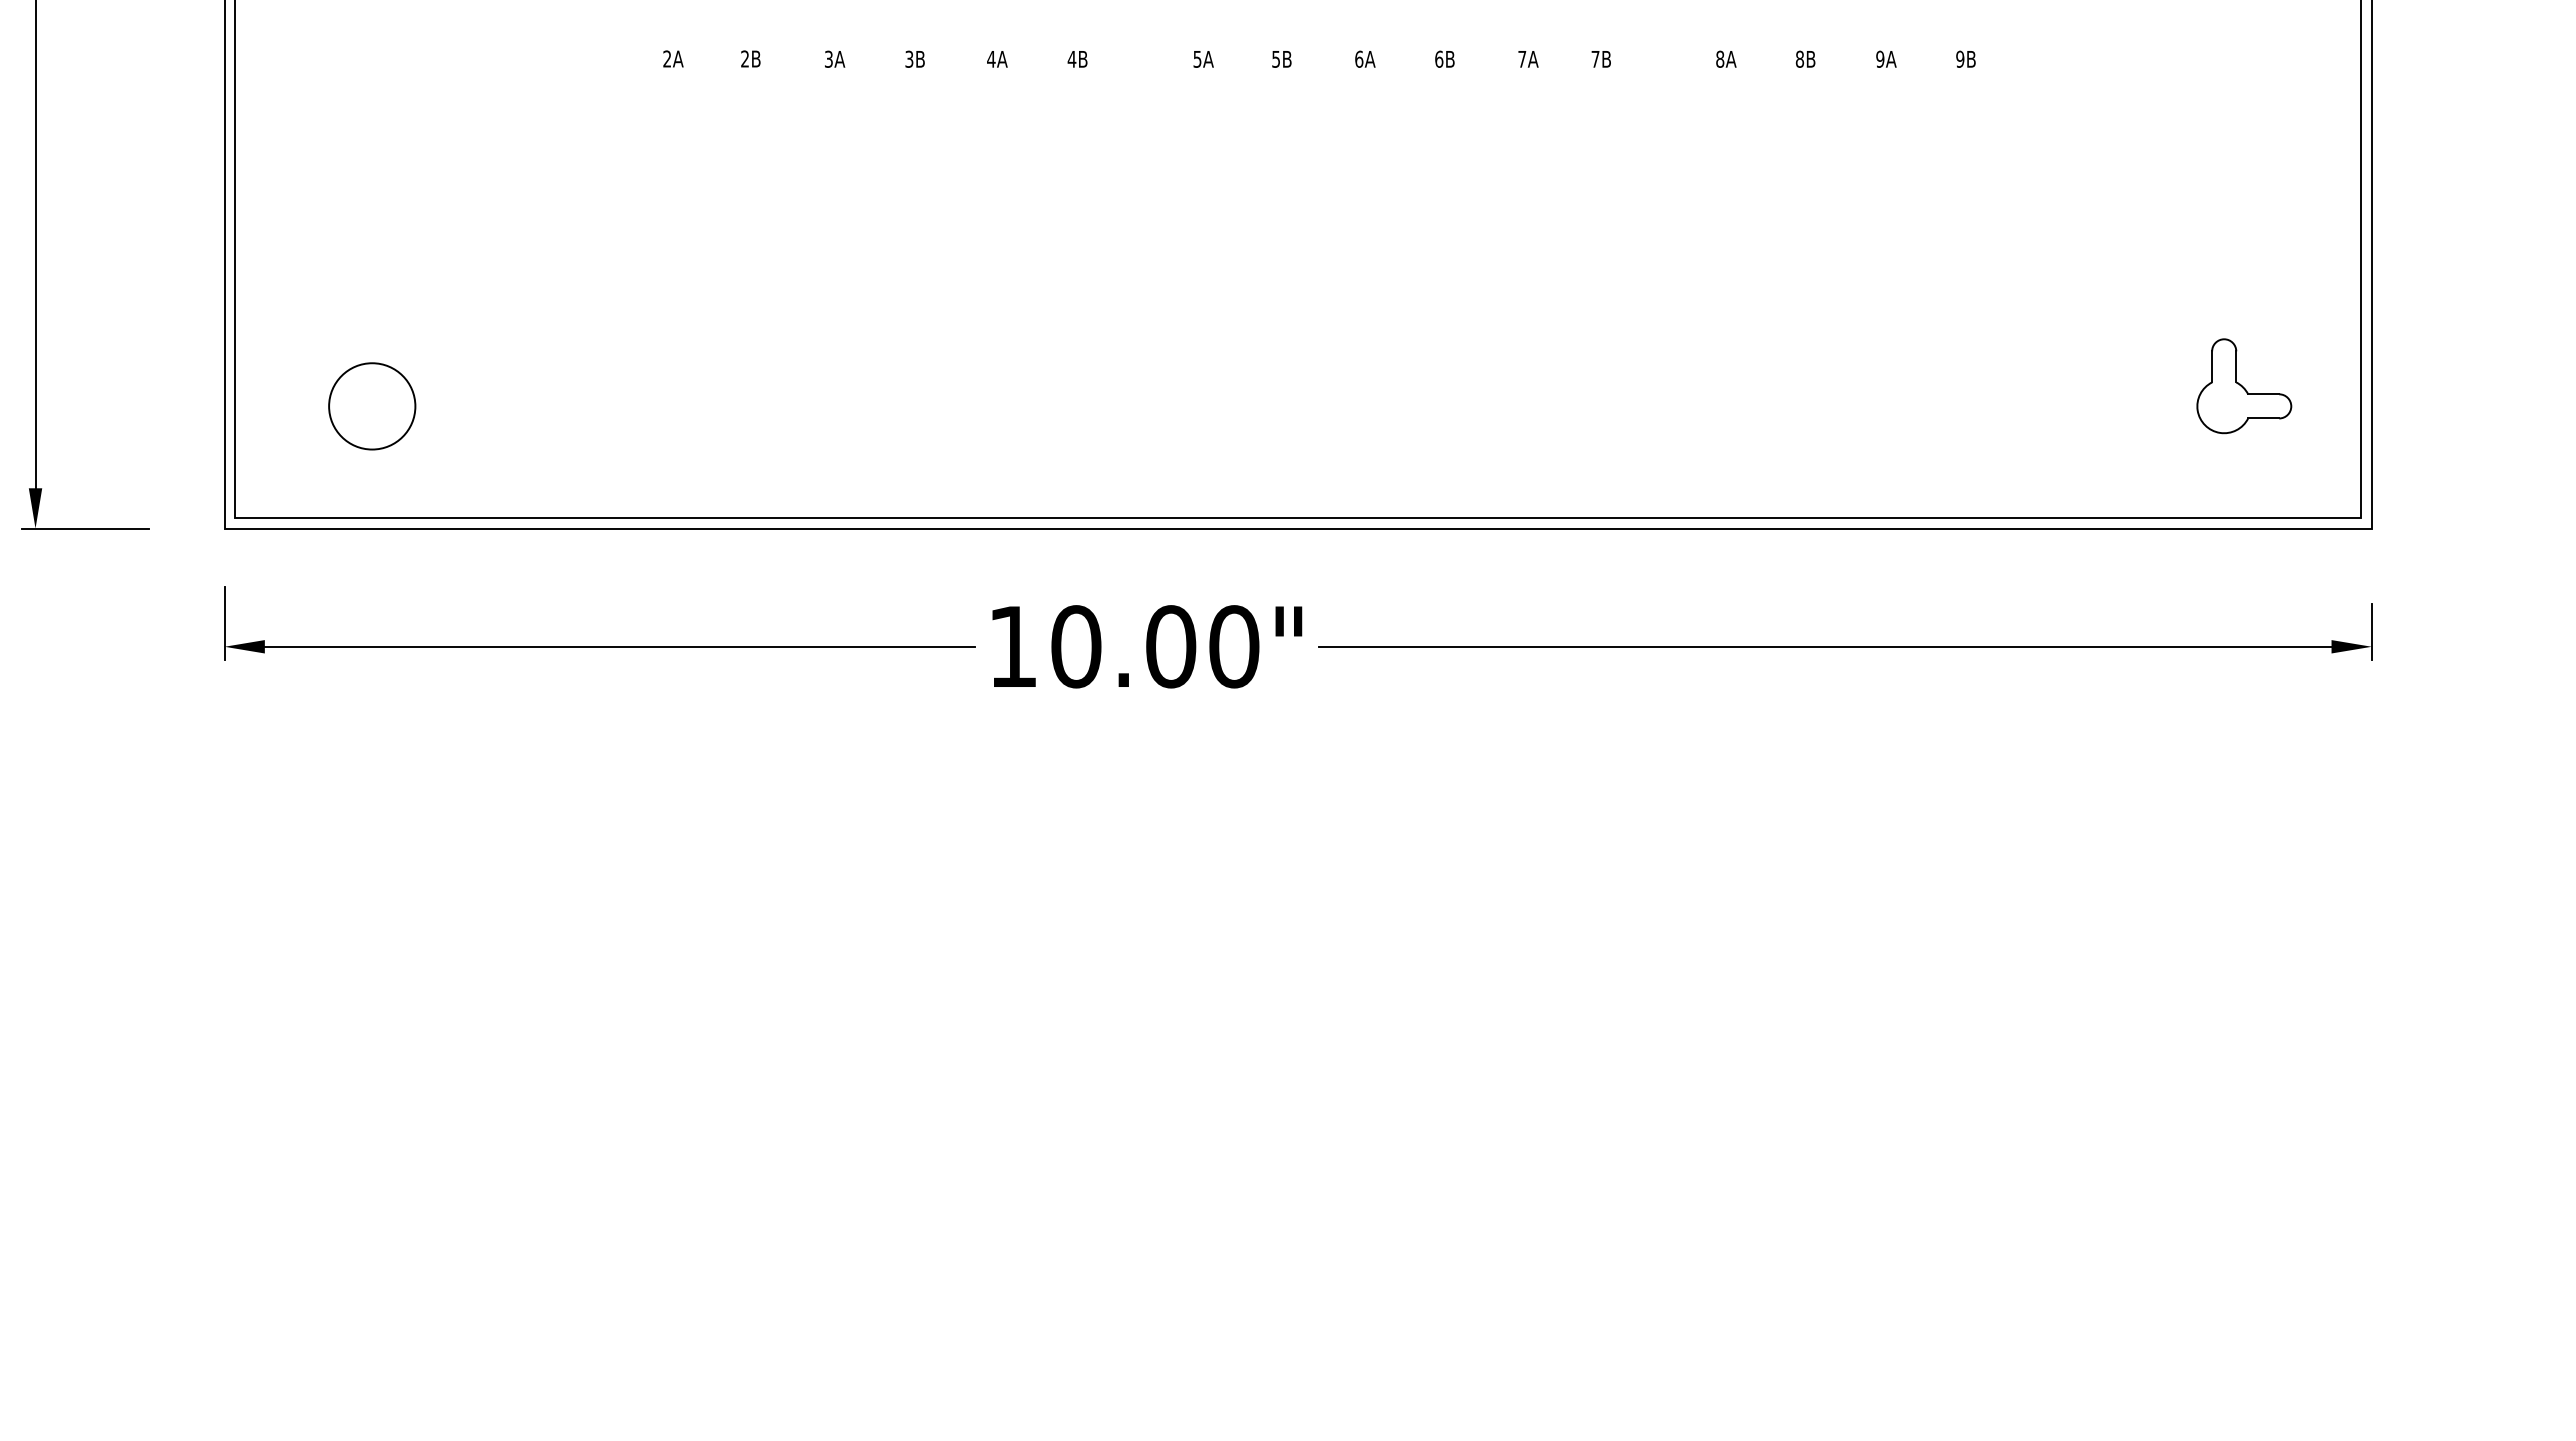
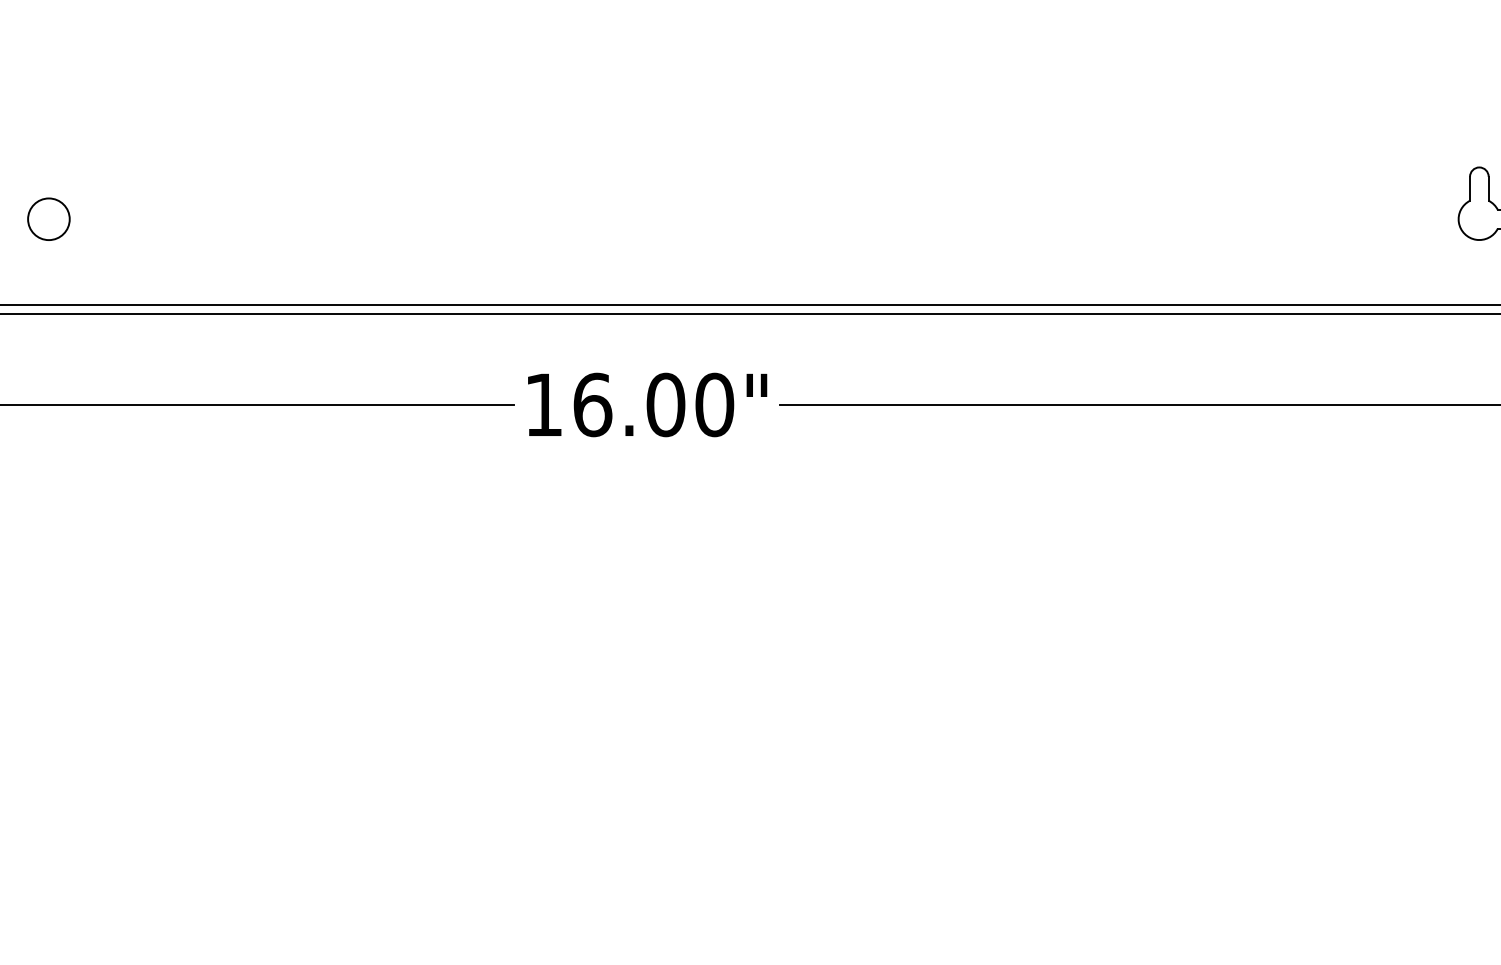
circle: (372, 406) -> (49, 219), size x0.62
text: (1076, 646) -> (592, 404), 10.00" -> 16.00"

